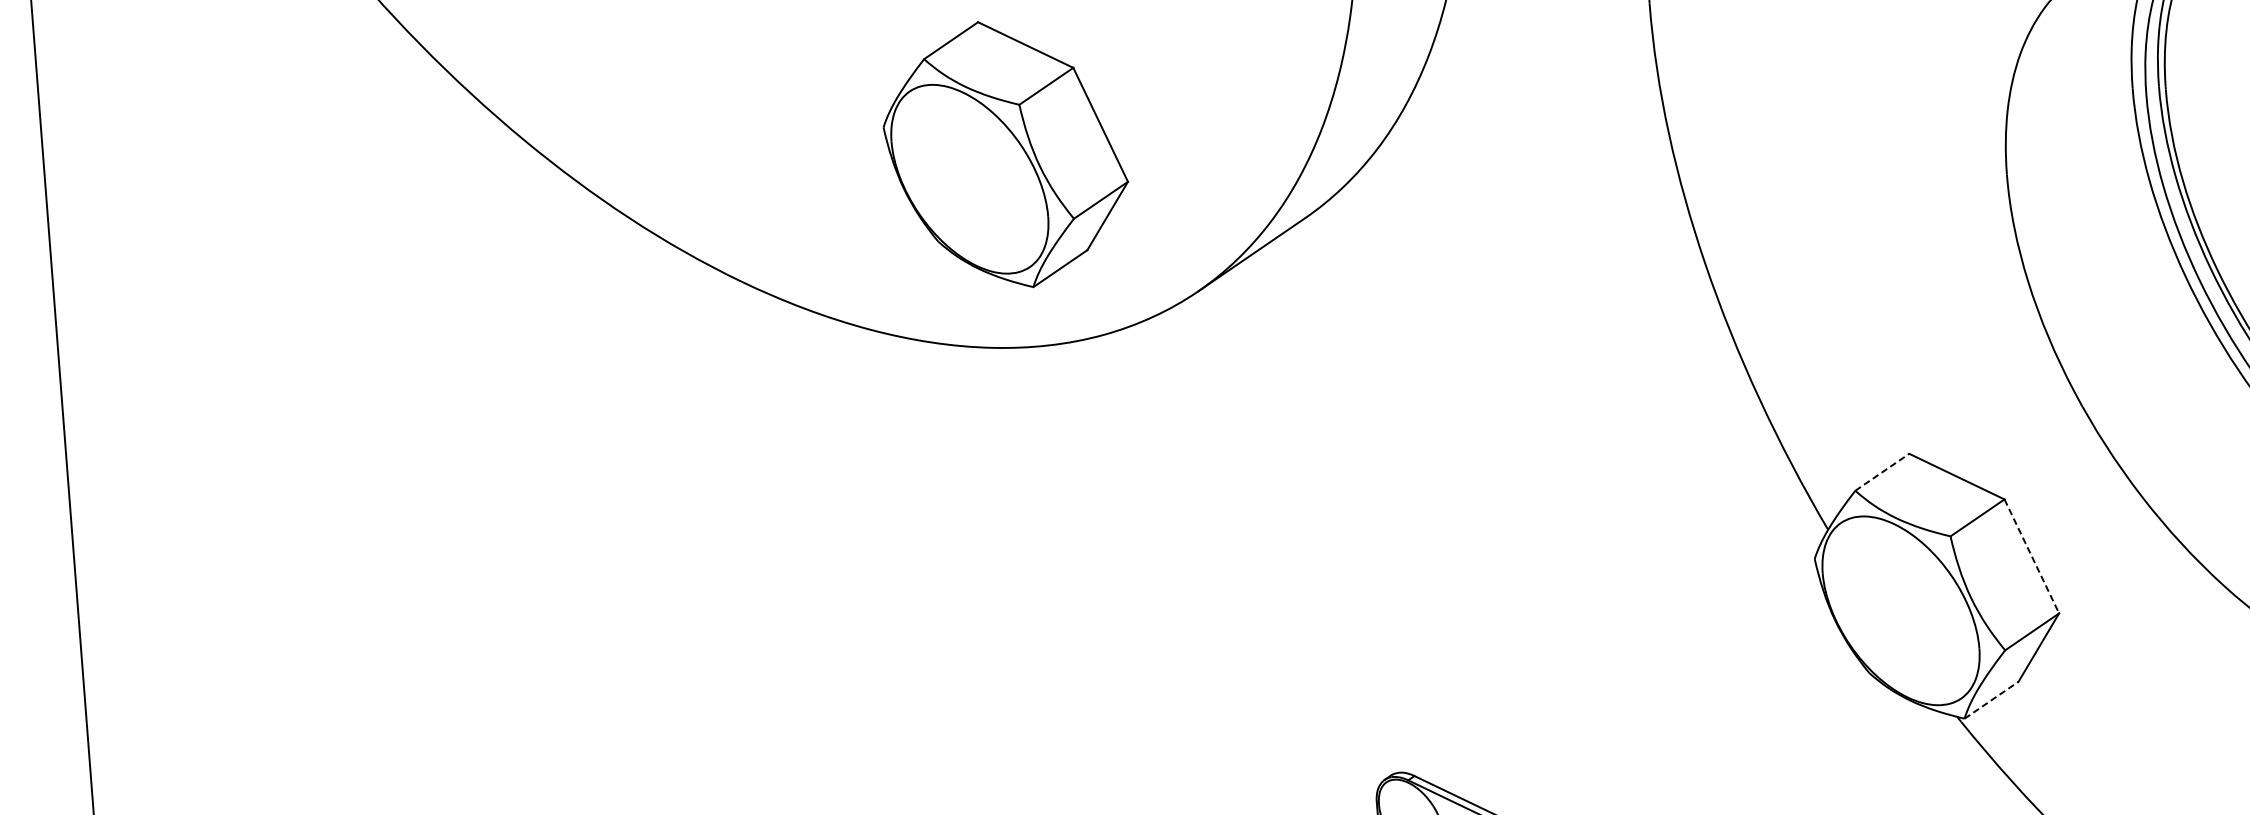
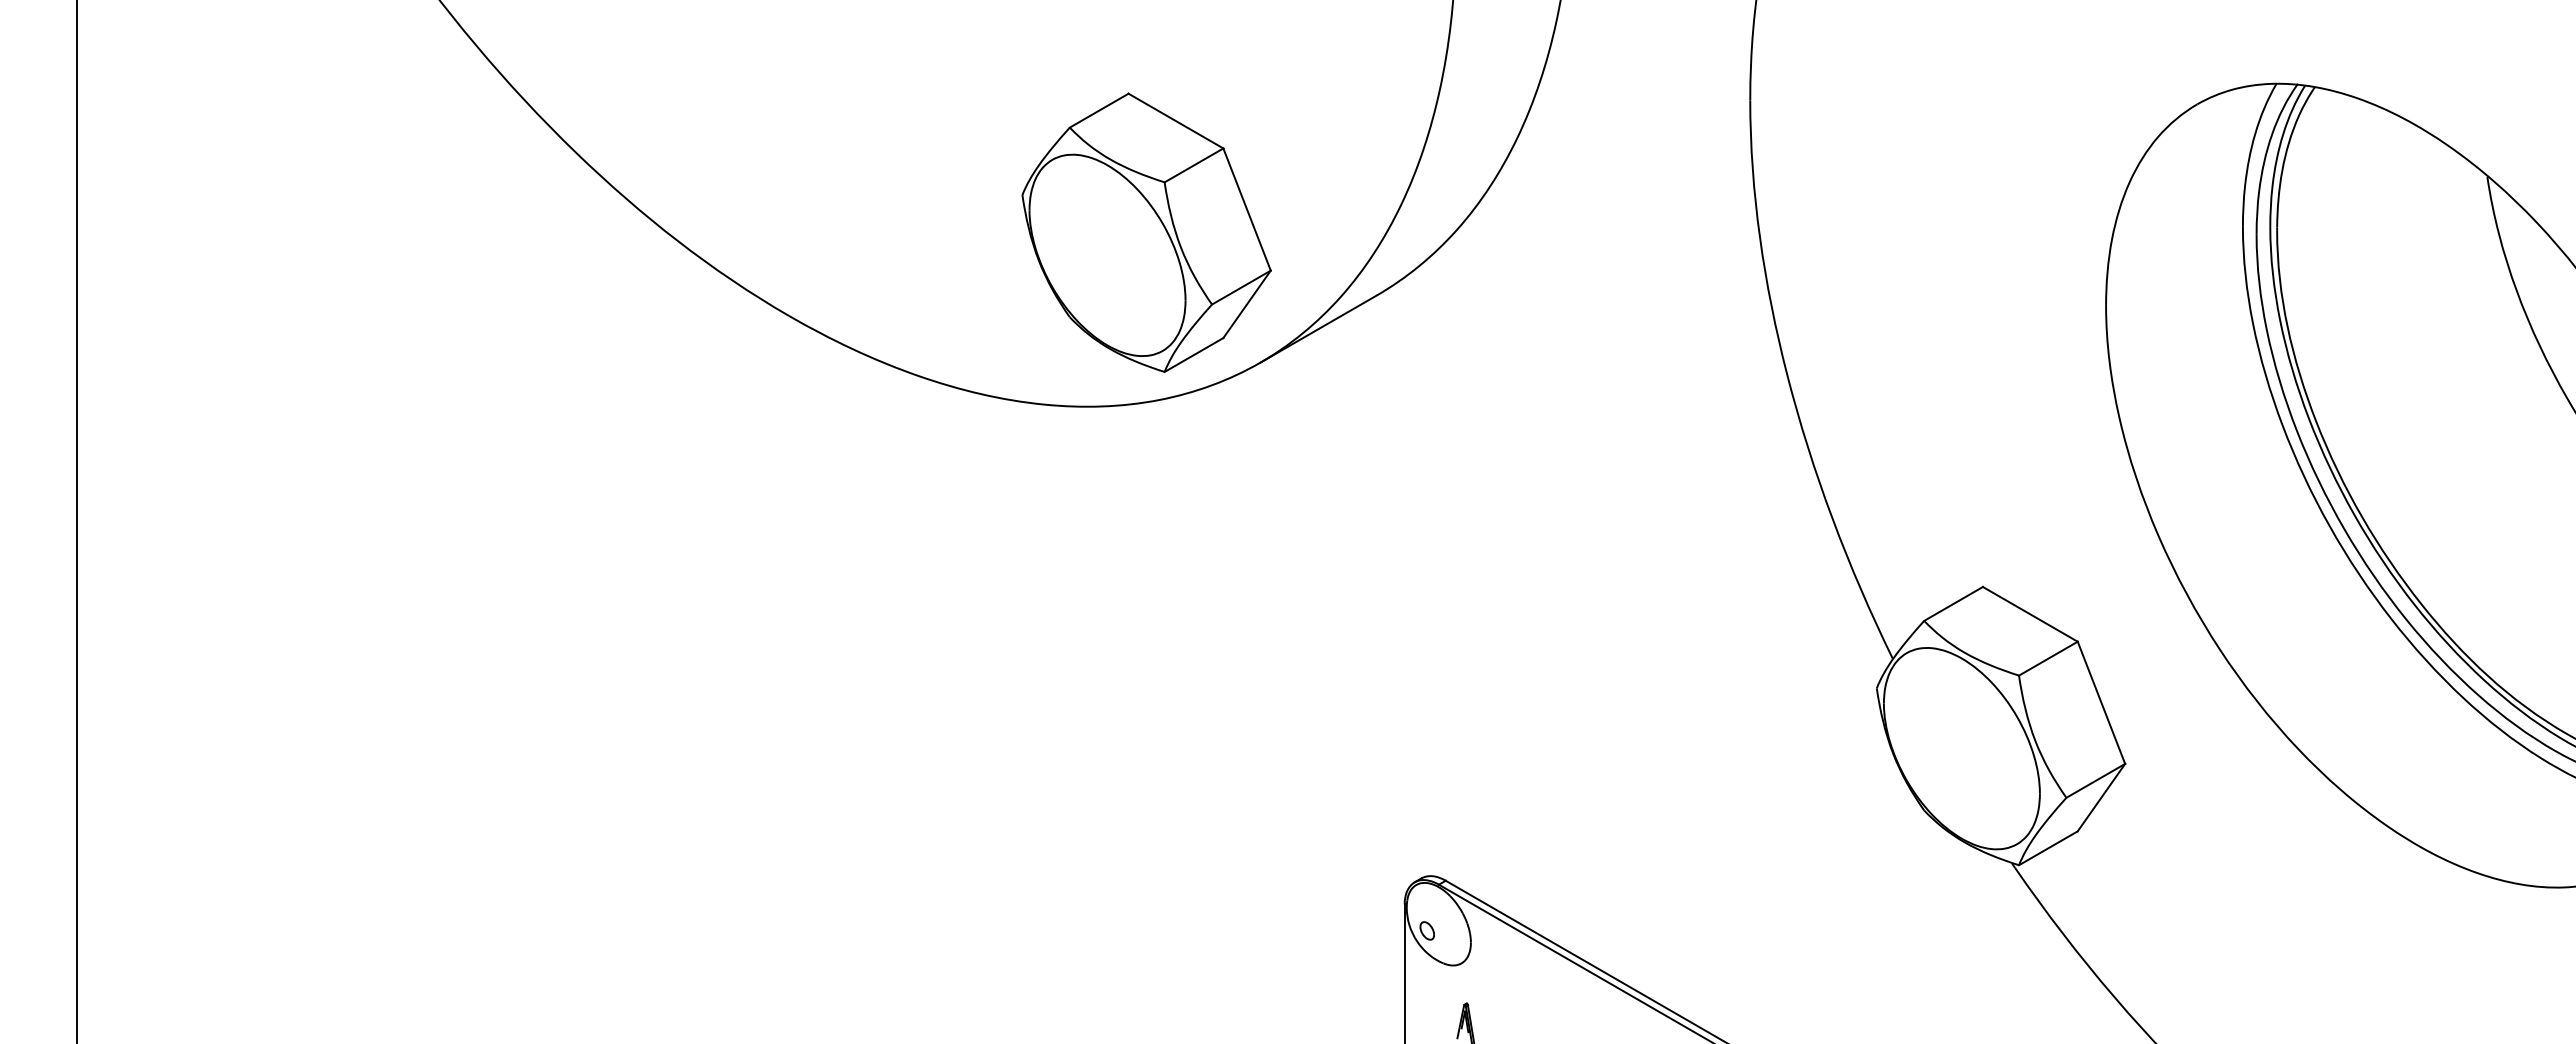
part: (1005, 154) -> (1146, 232), moved
line: (1882, 471) -> (1953, 603), dashed -> solid
line: (2031, 556) -> (2101, 702), dashed -> solid
line: (1991, 700) -> (2048, 848), dashed -> solid

